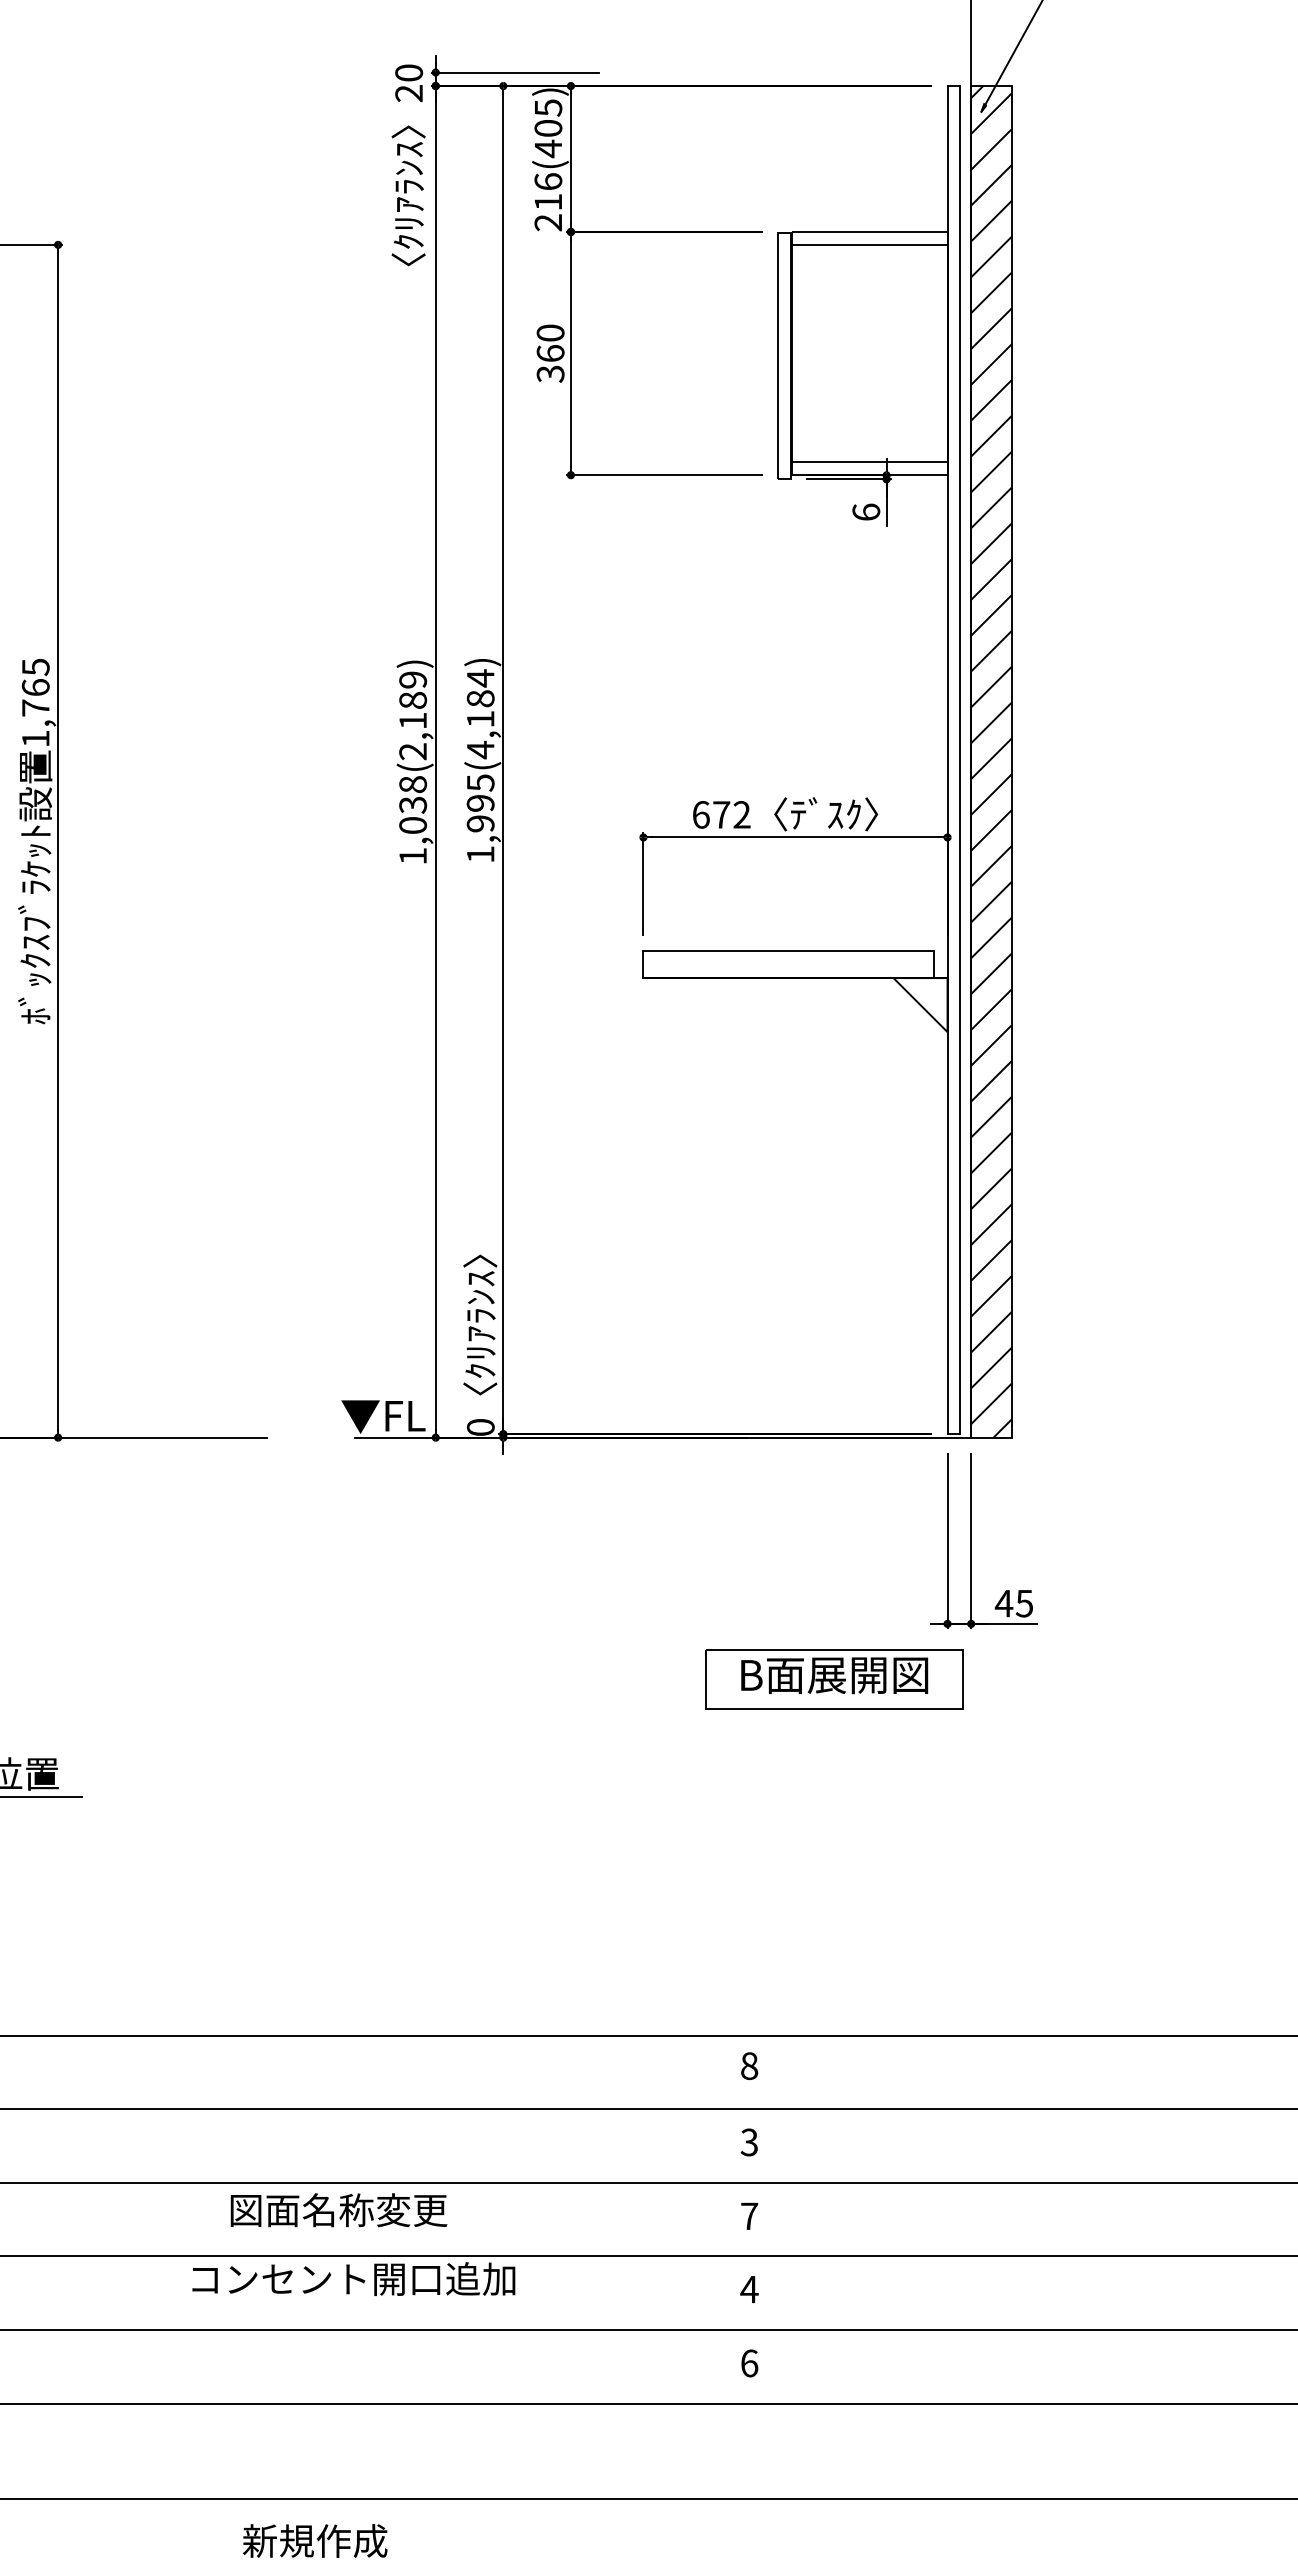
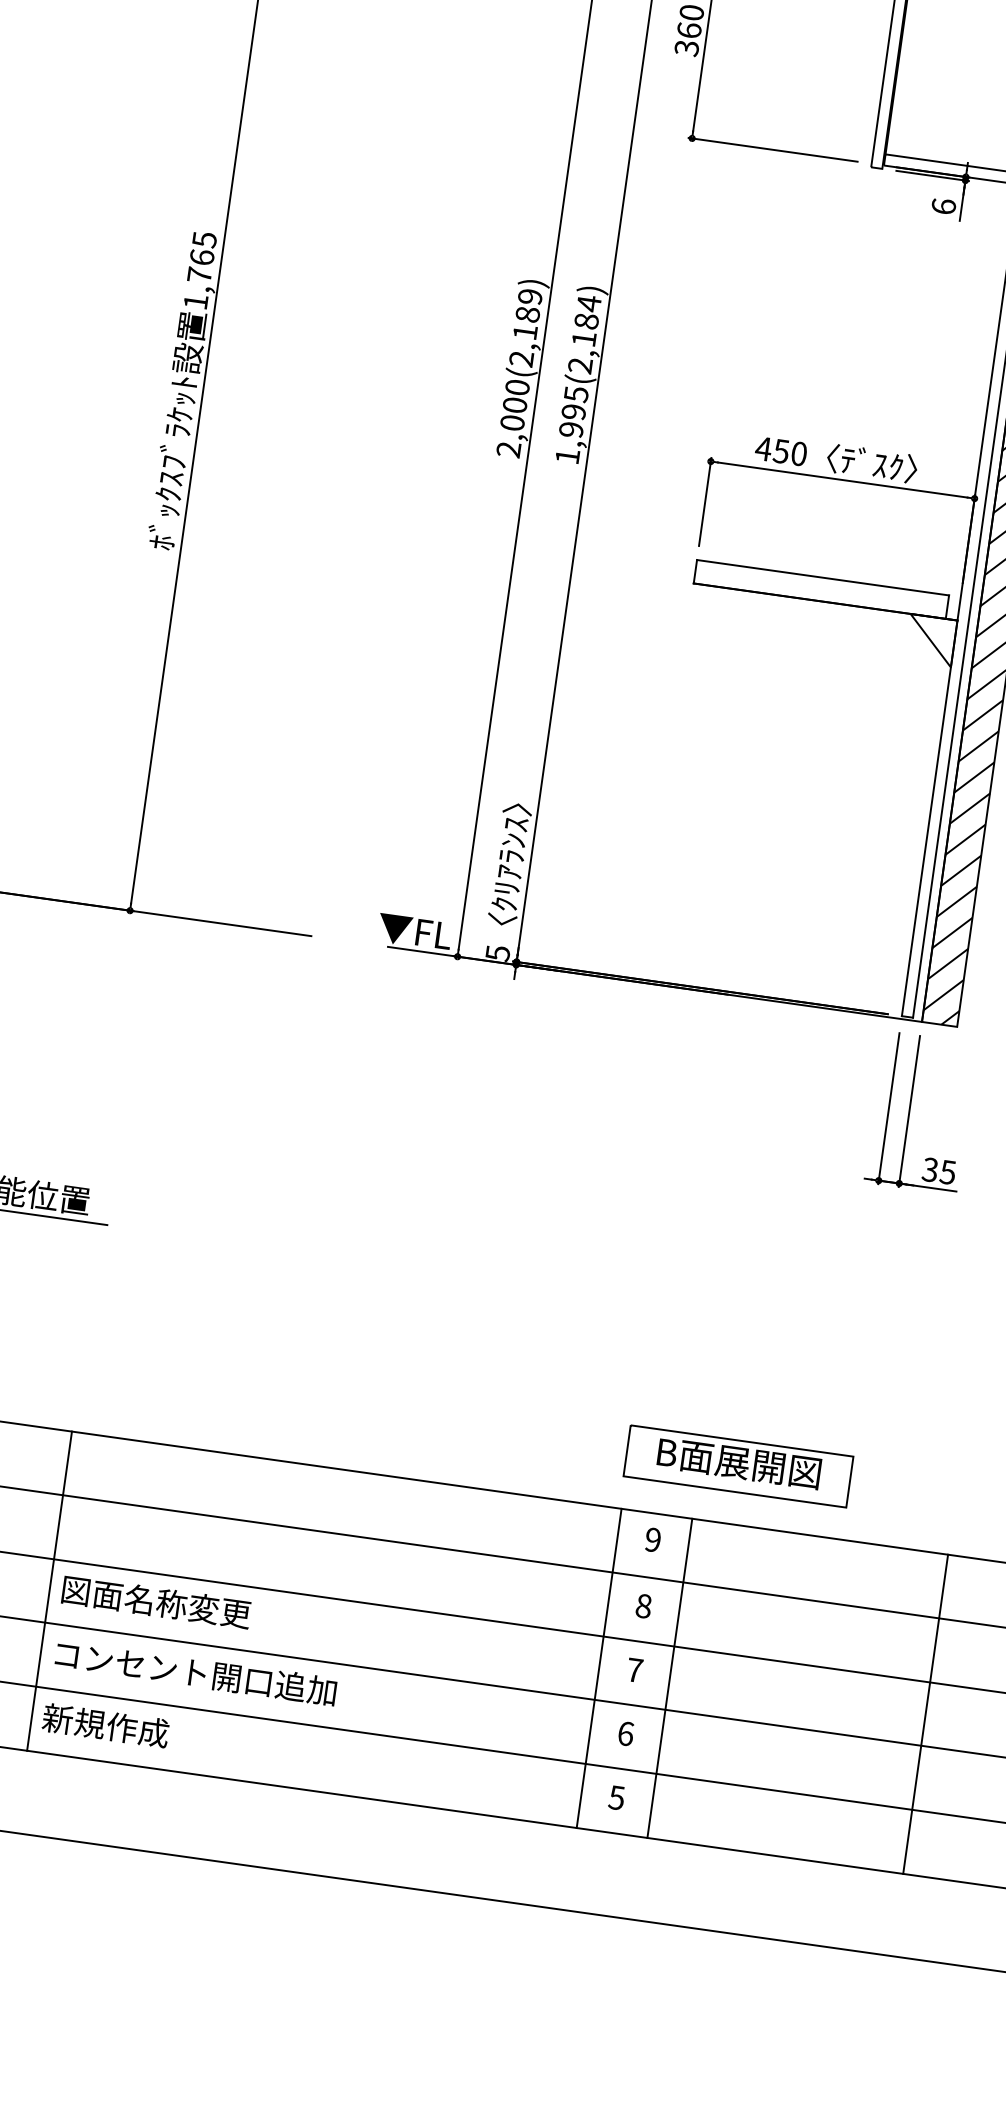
text: (480, 749) -> (580, 365), 1,995(4,184) -> 1,995(2,184)
text: (720, 814) -> (780, 450), 672 -> 450
text: (412, 820) -> (512, 418), 1,038(2,189) -> 2,000(2,189)
text: (480, 1427) -> (497, 953), 0 -> 5
text: (1003, 1603) -> (929, 1169), 45 -> 35
part: (834, 1679) -> (738, 1466), moved
text: (749, 2066) -> (653, 1540), 8 -> 9
text: (749, 2142) -> (643, 1606), 3 -> 8
text: (338, 2210) -> (156, 1602), moved
line: (75, 2219) -> (49, 1590), added
line: (708, 2219) -> (598, 1668), added
line: (790, 2219) -> (669, 1678), added
line: (1085, 2219) -> (925, 1713), added
text: (353, 2278) -> (195, 1672), moved
text: (749, 2289) -> (625, 1733), 4 -> 6
text: (749, 2363) -> (616, 1797), 6 -> 5
text: (315, 2540) -> (106, 1725), moved

